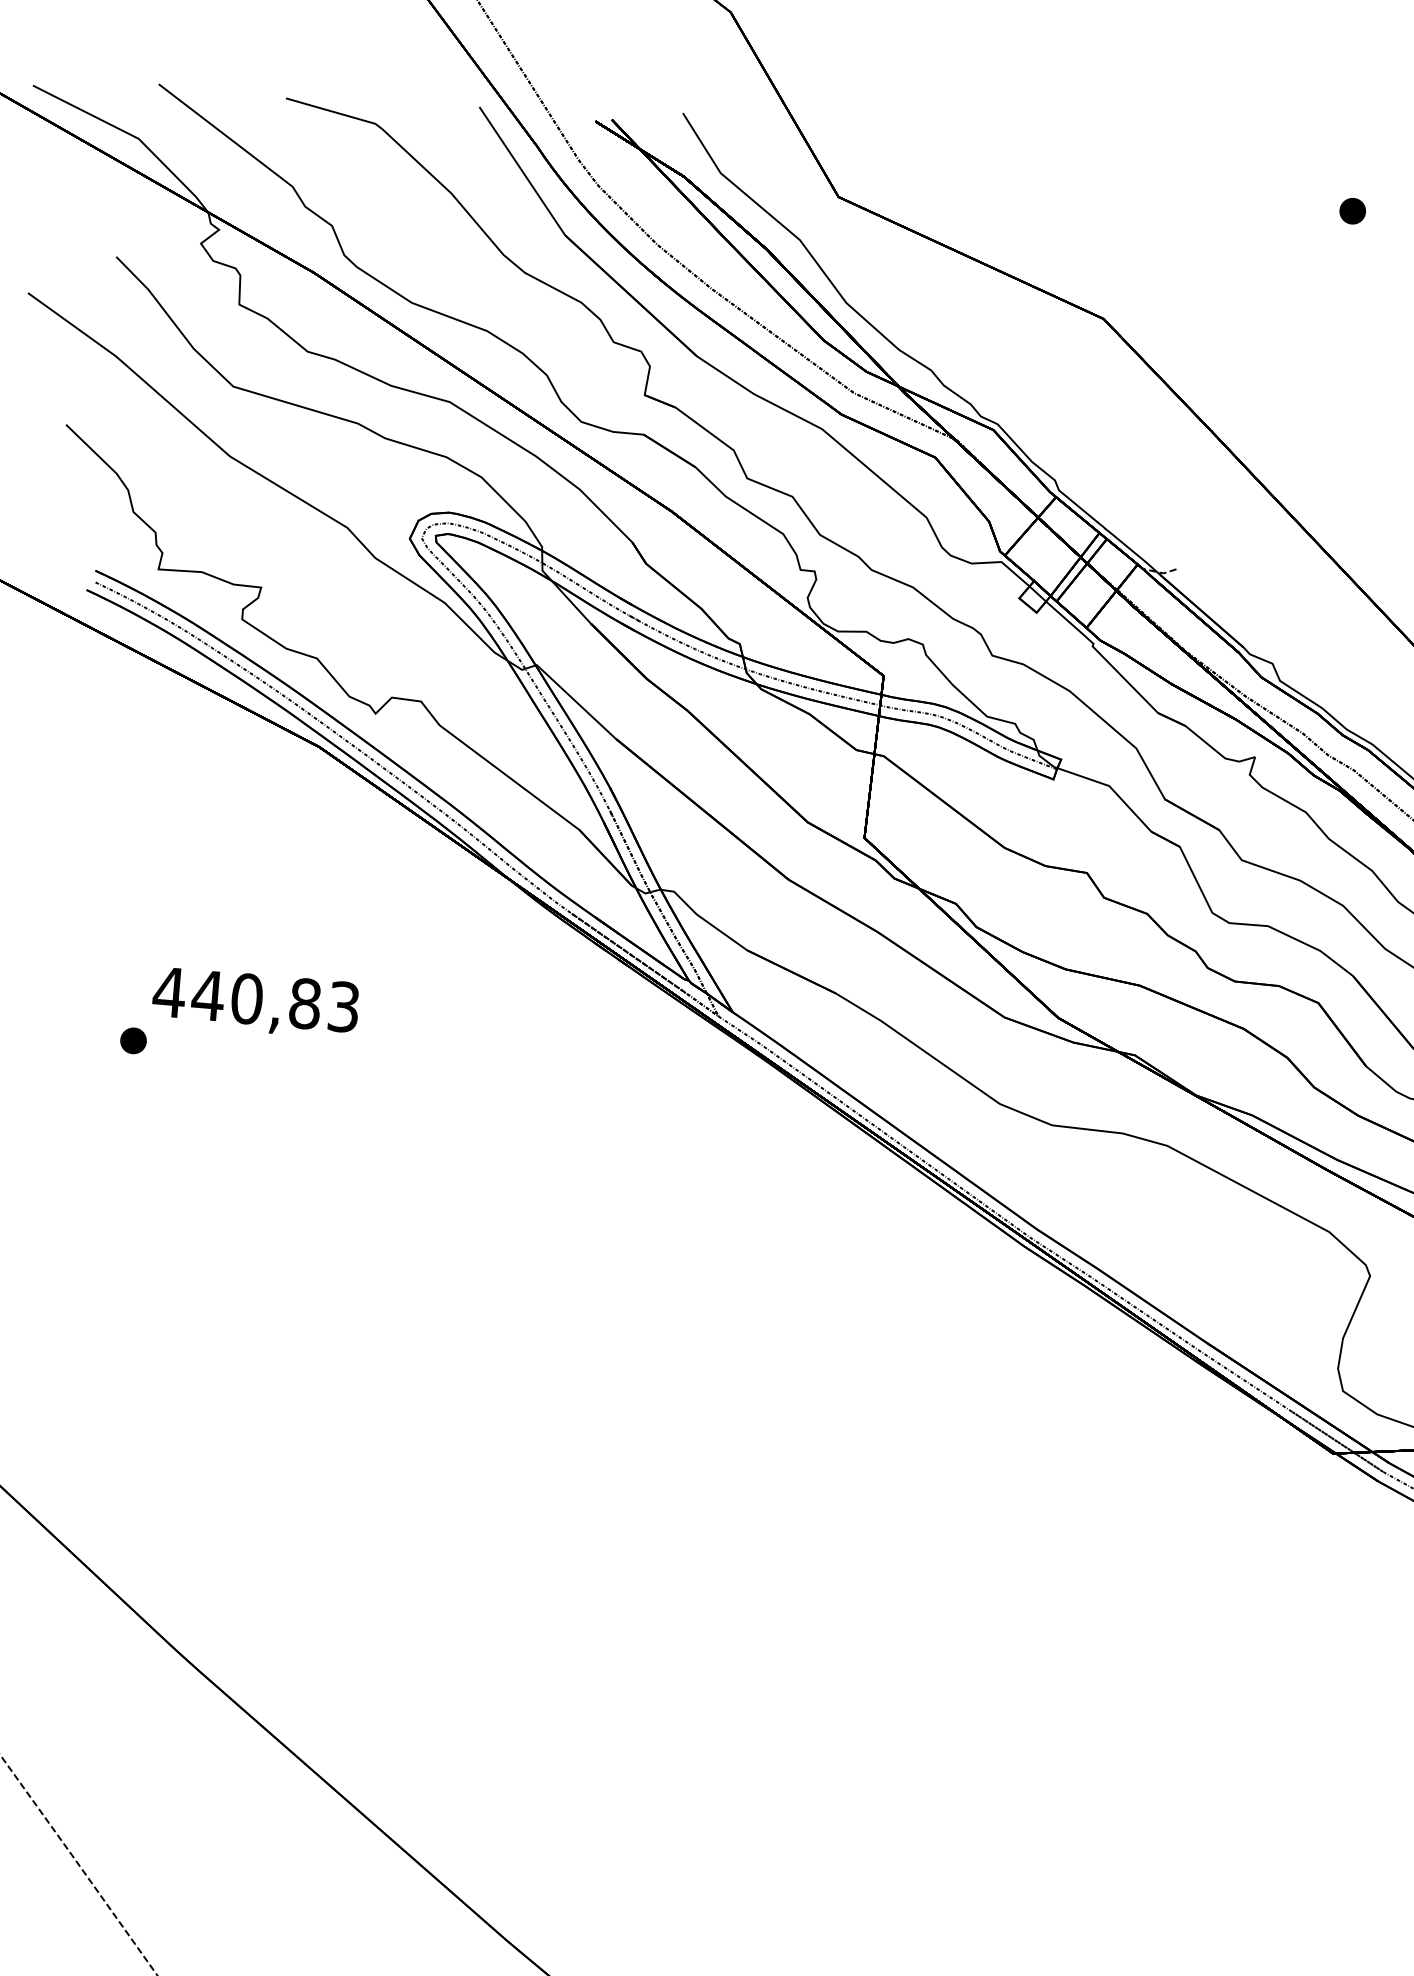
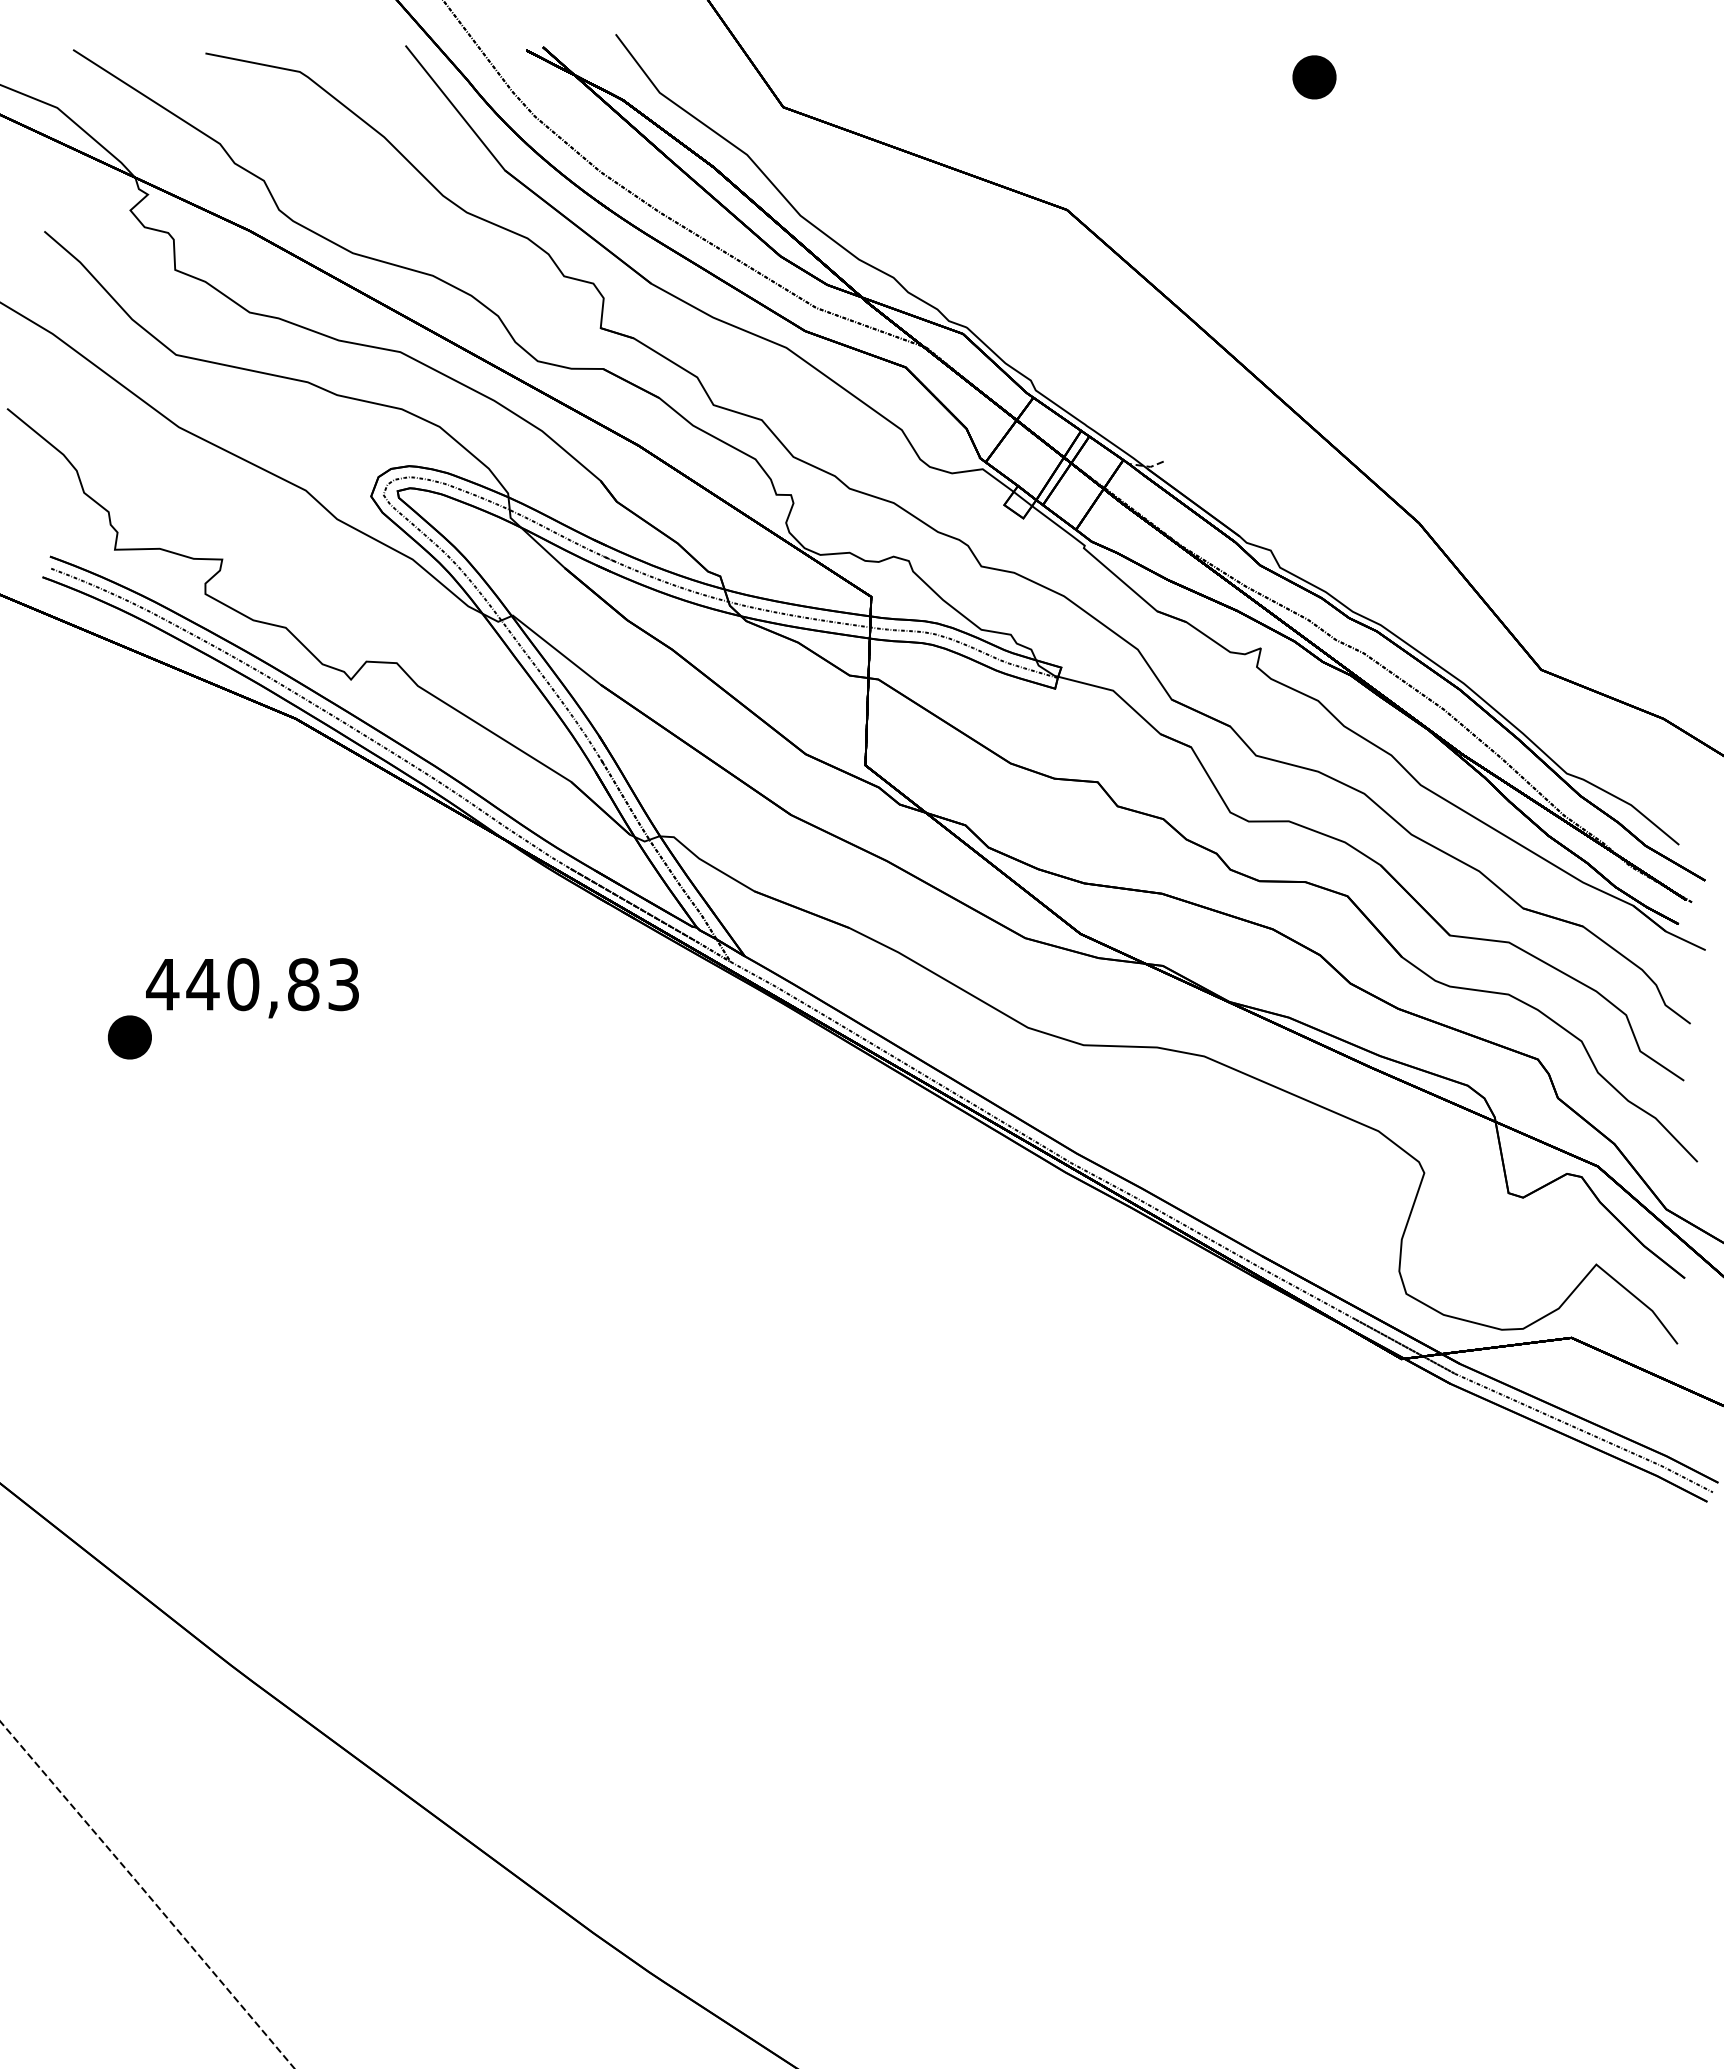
part: (1351, 211) -> (1313, 77), size x1.6
part: (133, 1040) -> (129, 1037), size x1.6

